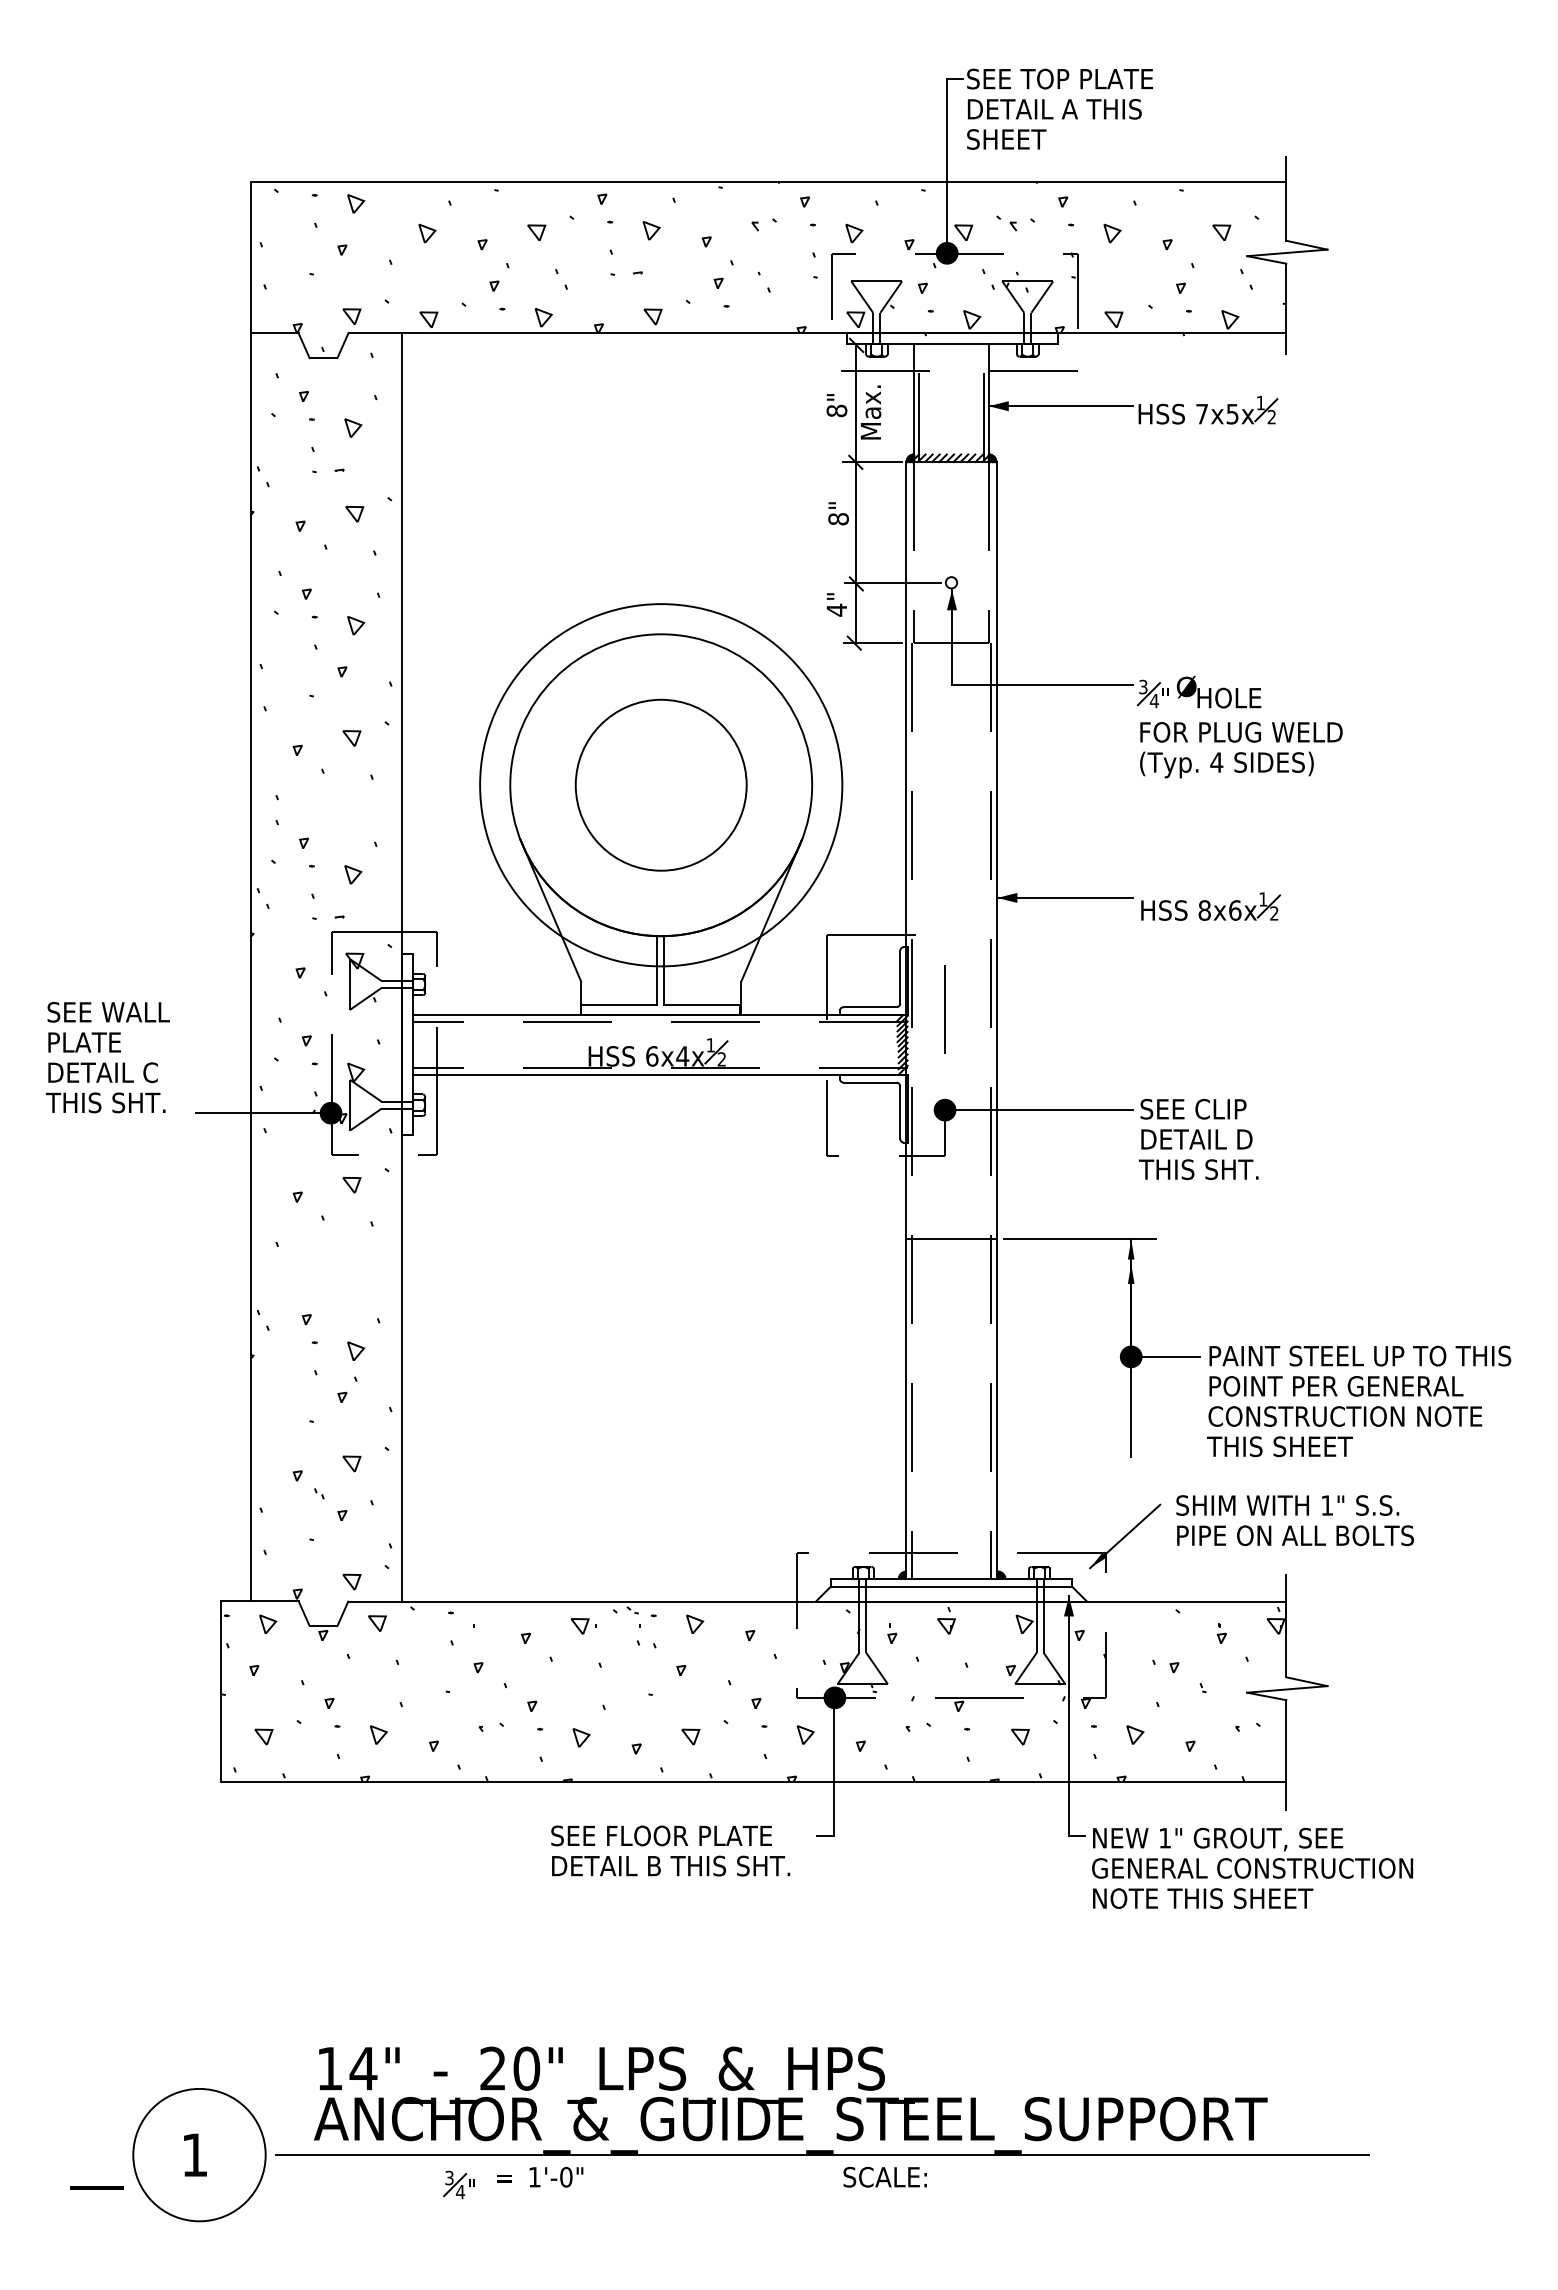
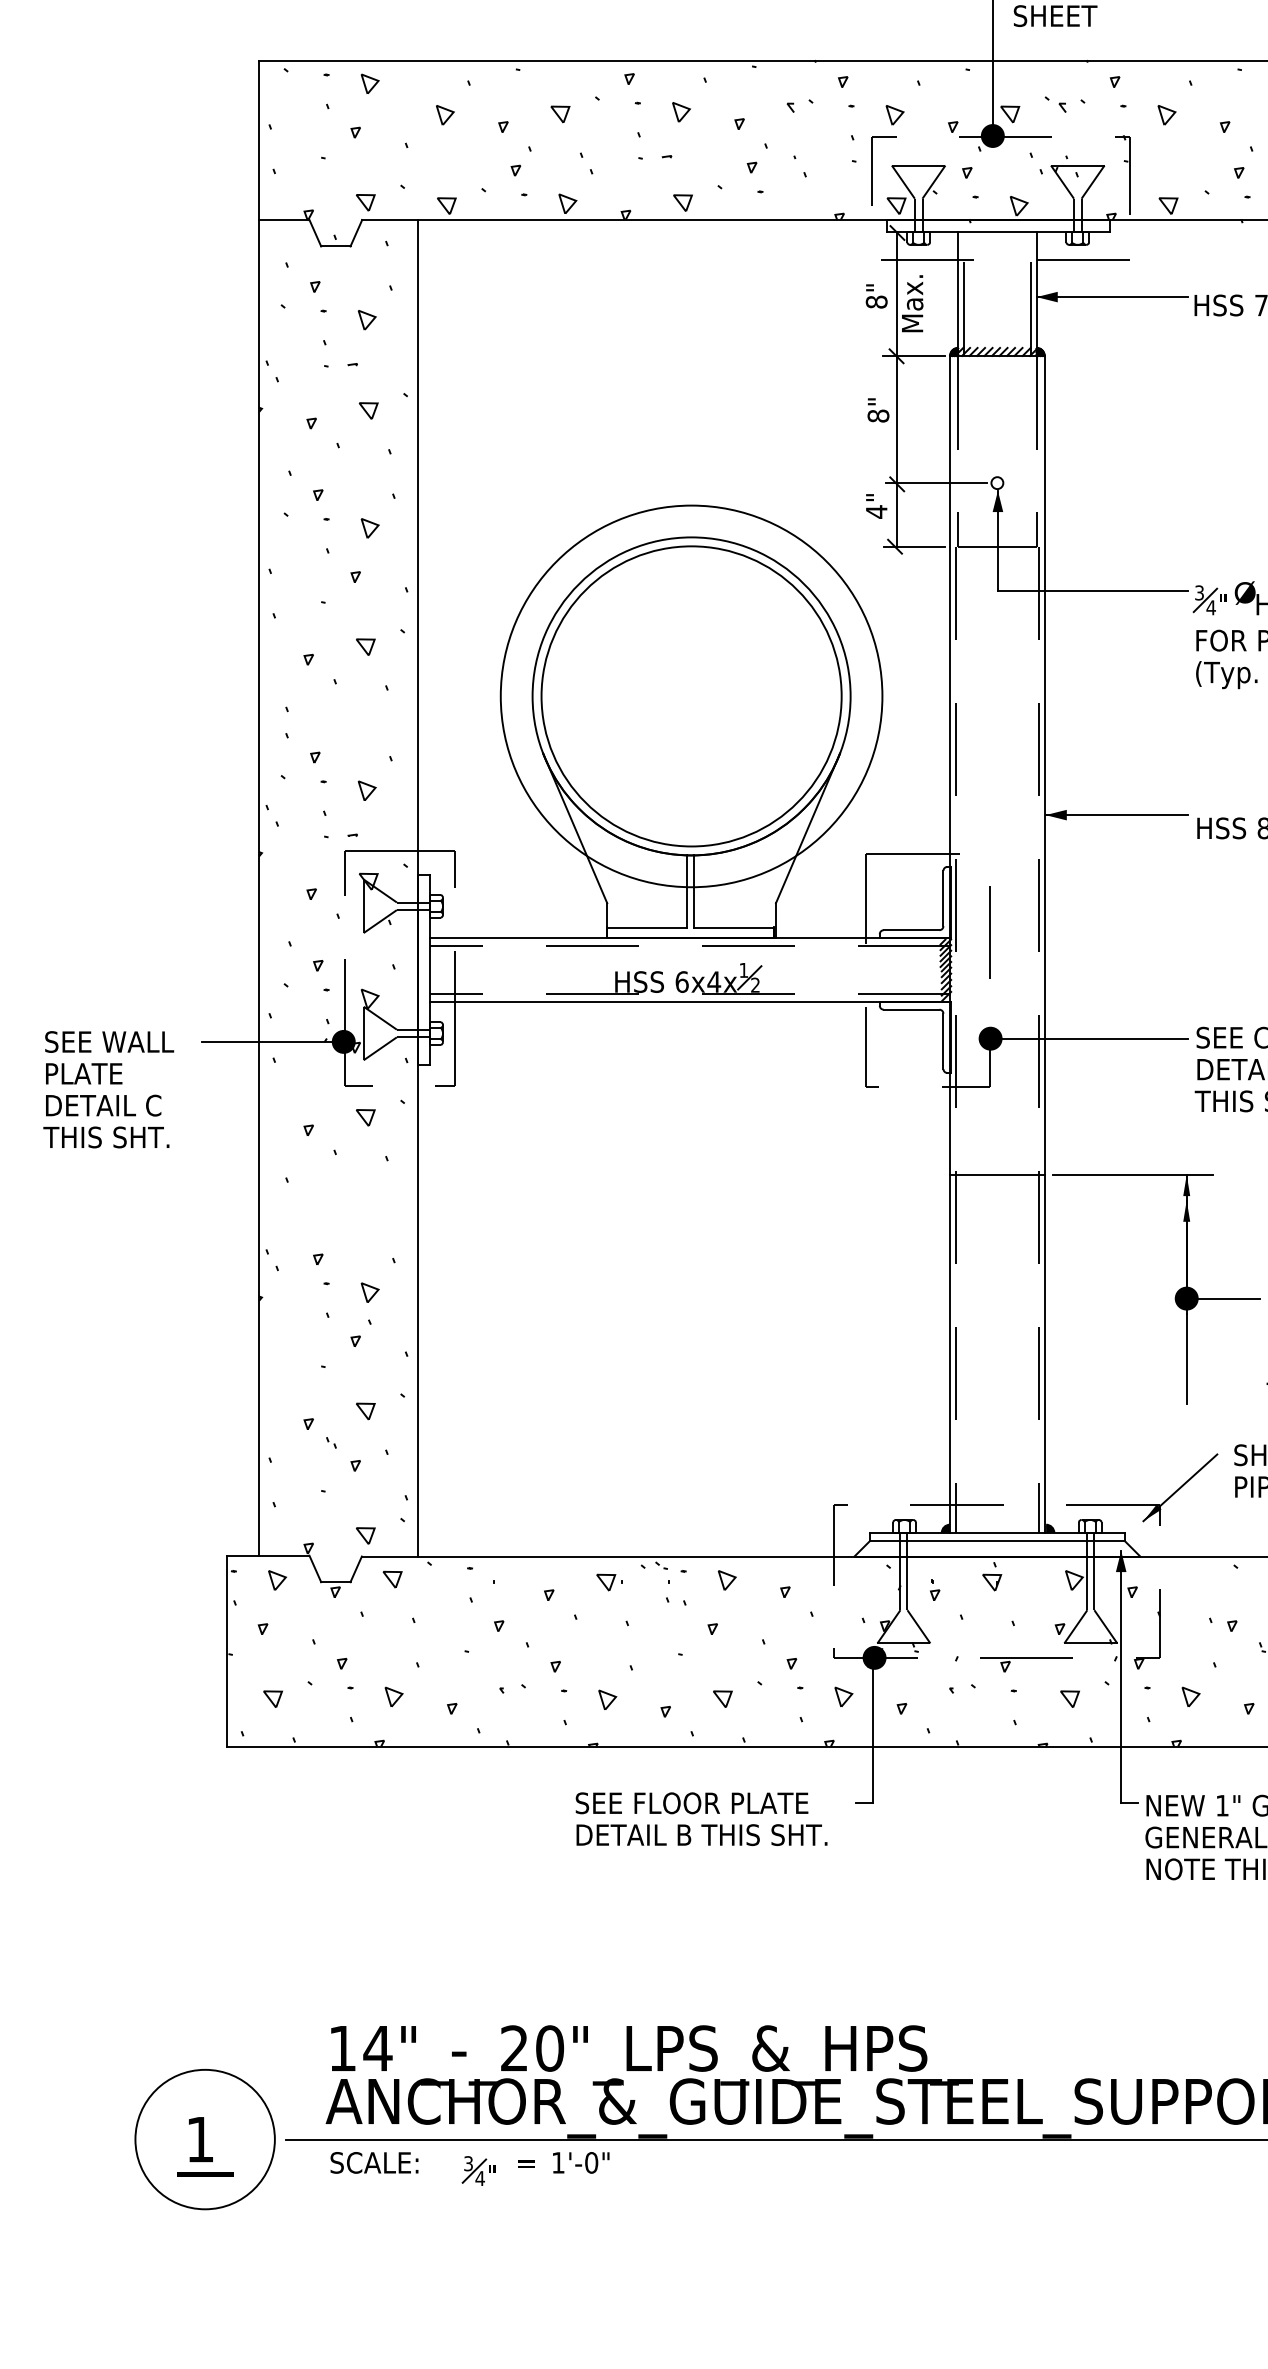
circle: (660, 784) -> (690, 695), size x1.67
text: (107, 1057) -> (108, 1089), moved
text: (884, 2176) -> (373, 2162), moved
text: (96, 2187) -> (205, 2173), moved

